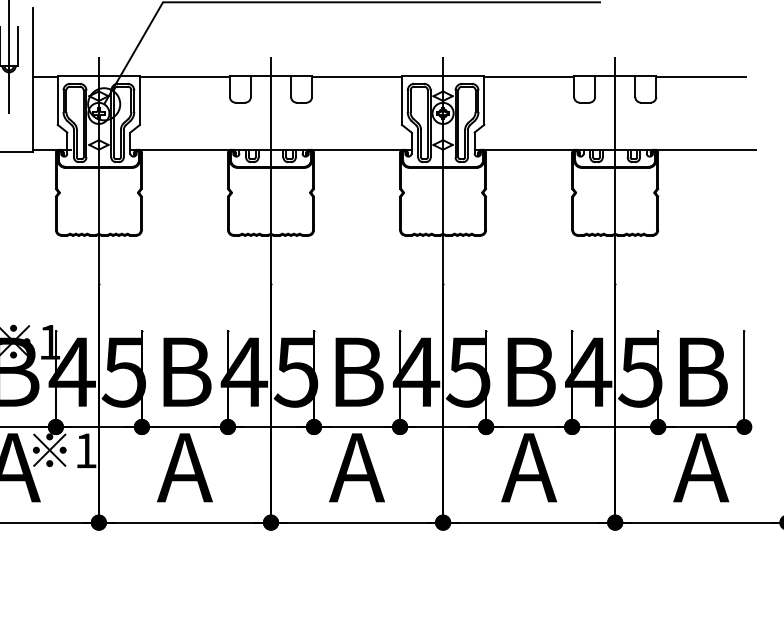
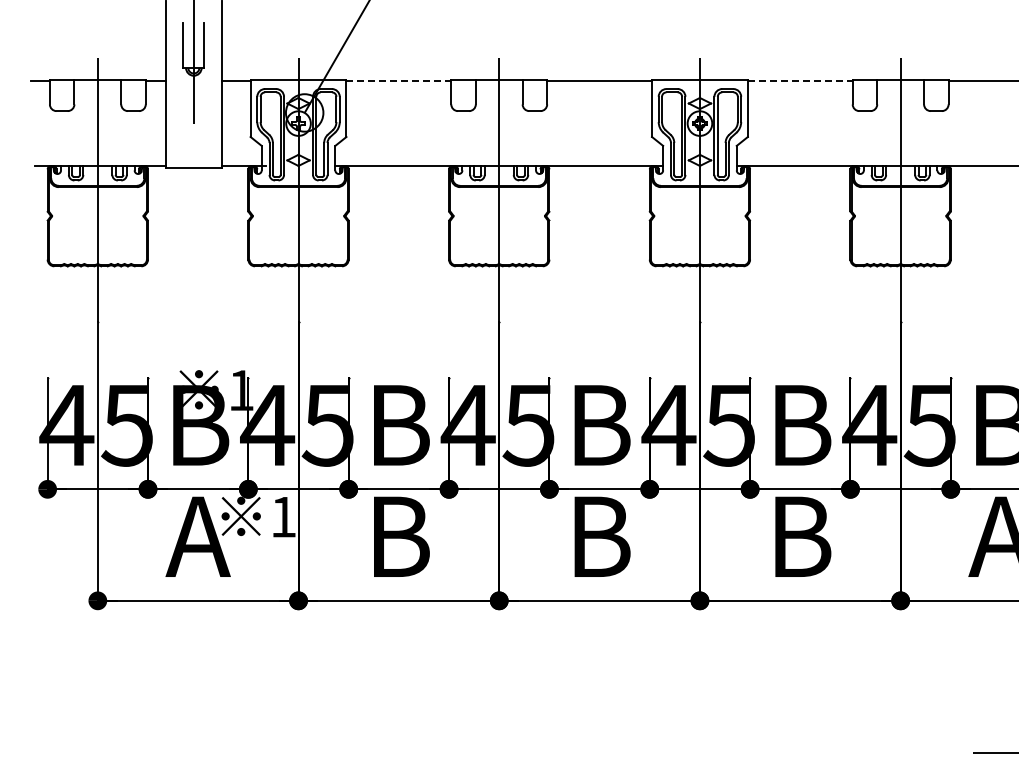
line: (185, 77) -> (399, 81), solid -> dashed
line: (529, 77) -> (800, 81), solid -> dashed
text: (184, 467) -> (398, 536), A -> B
text: (356, 467) -> (599, 536), A -> B
text: (528, 467) -> (799, 536), A -> B

